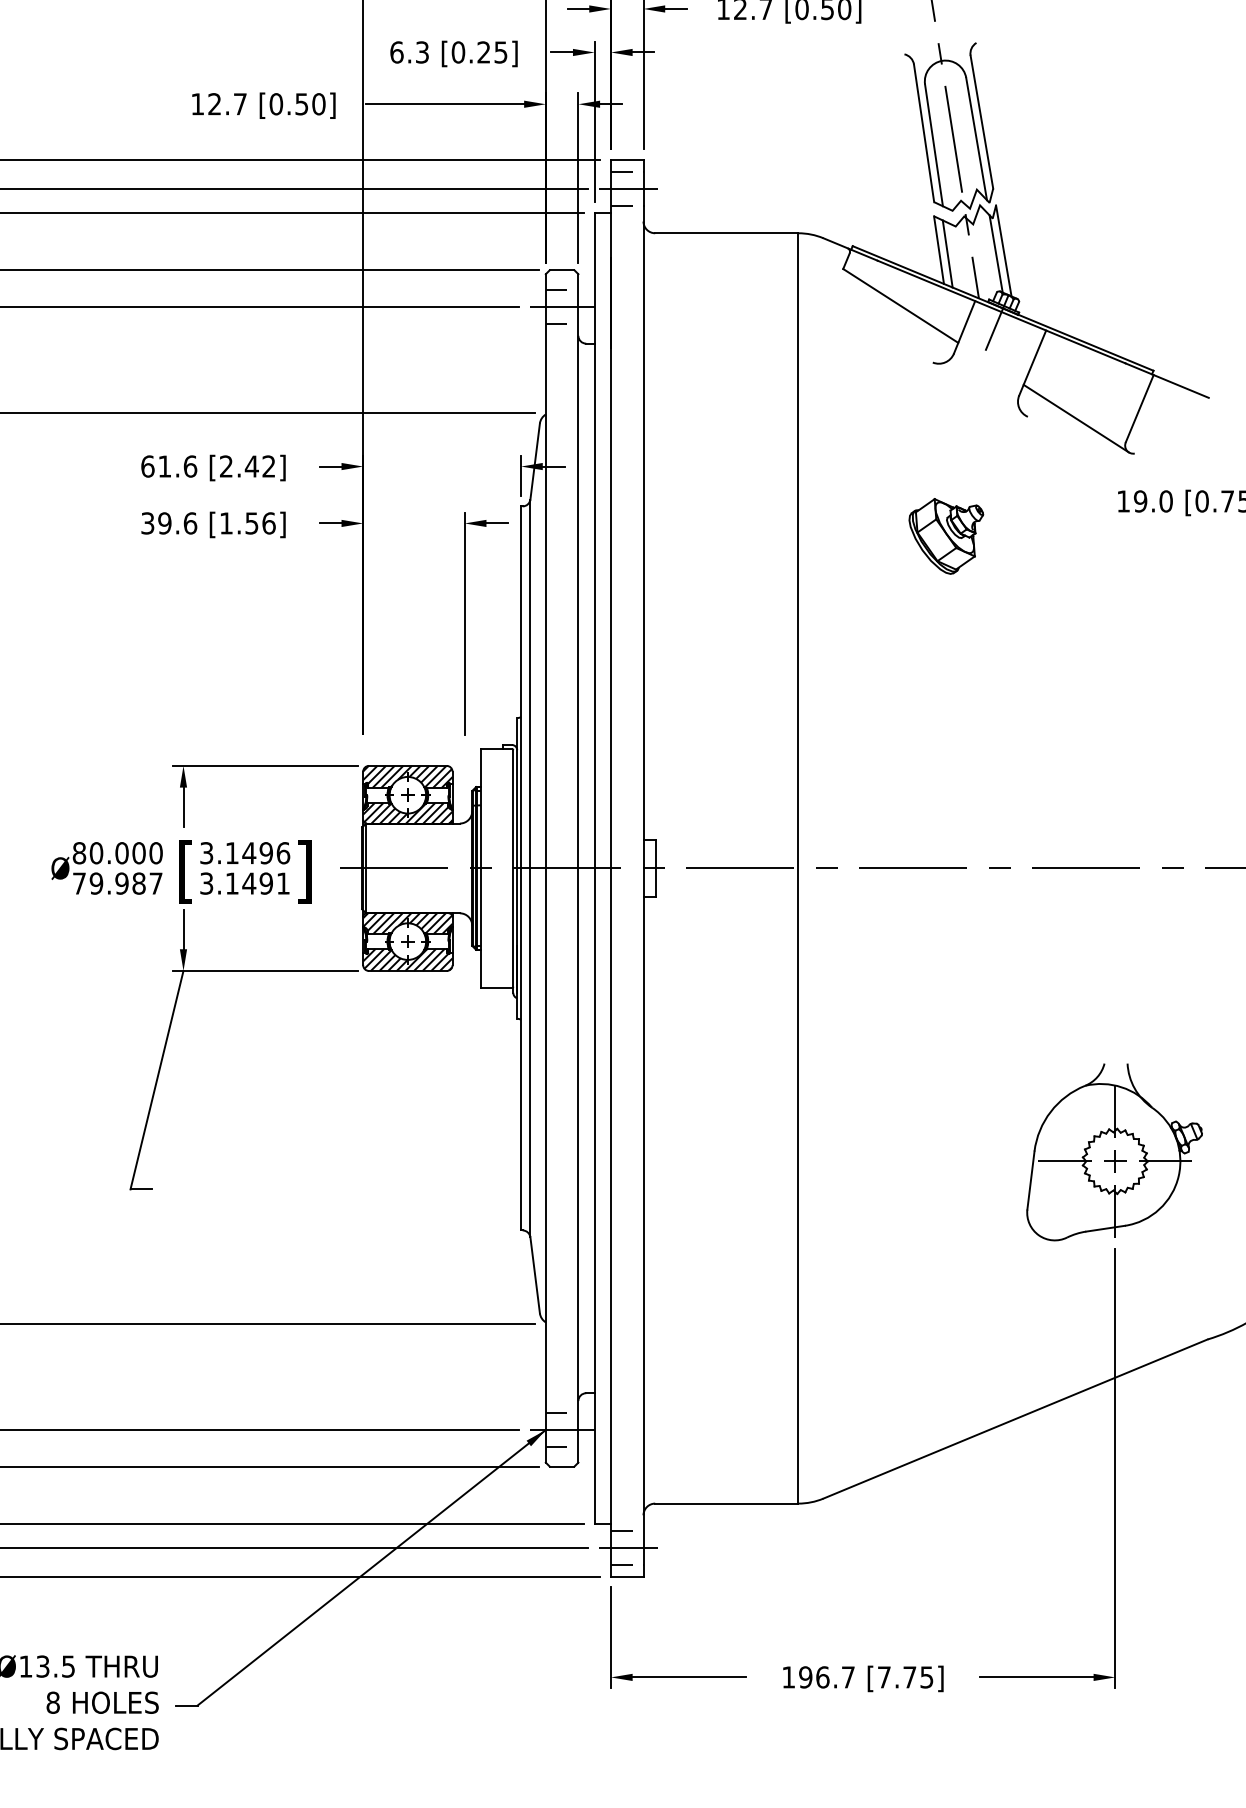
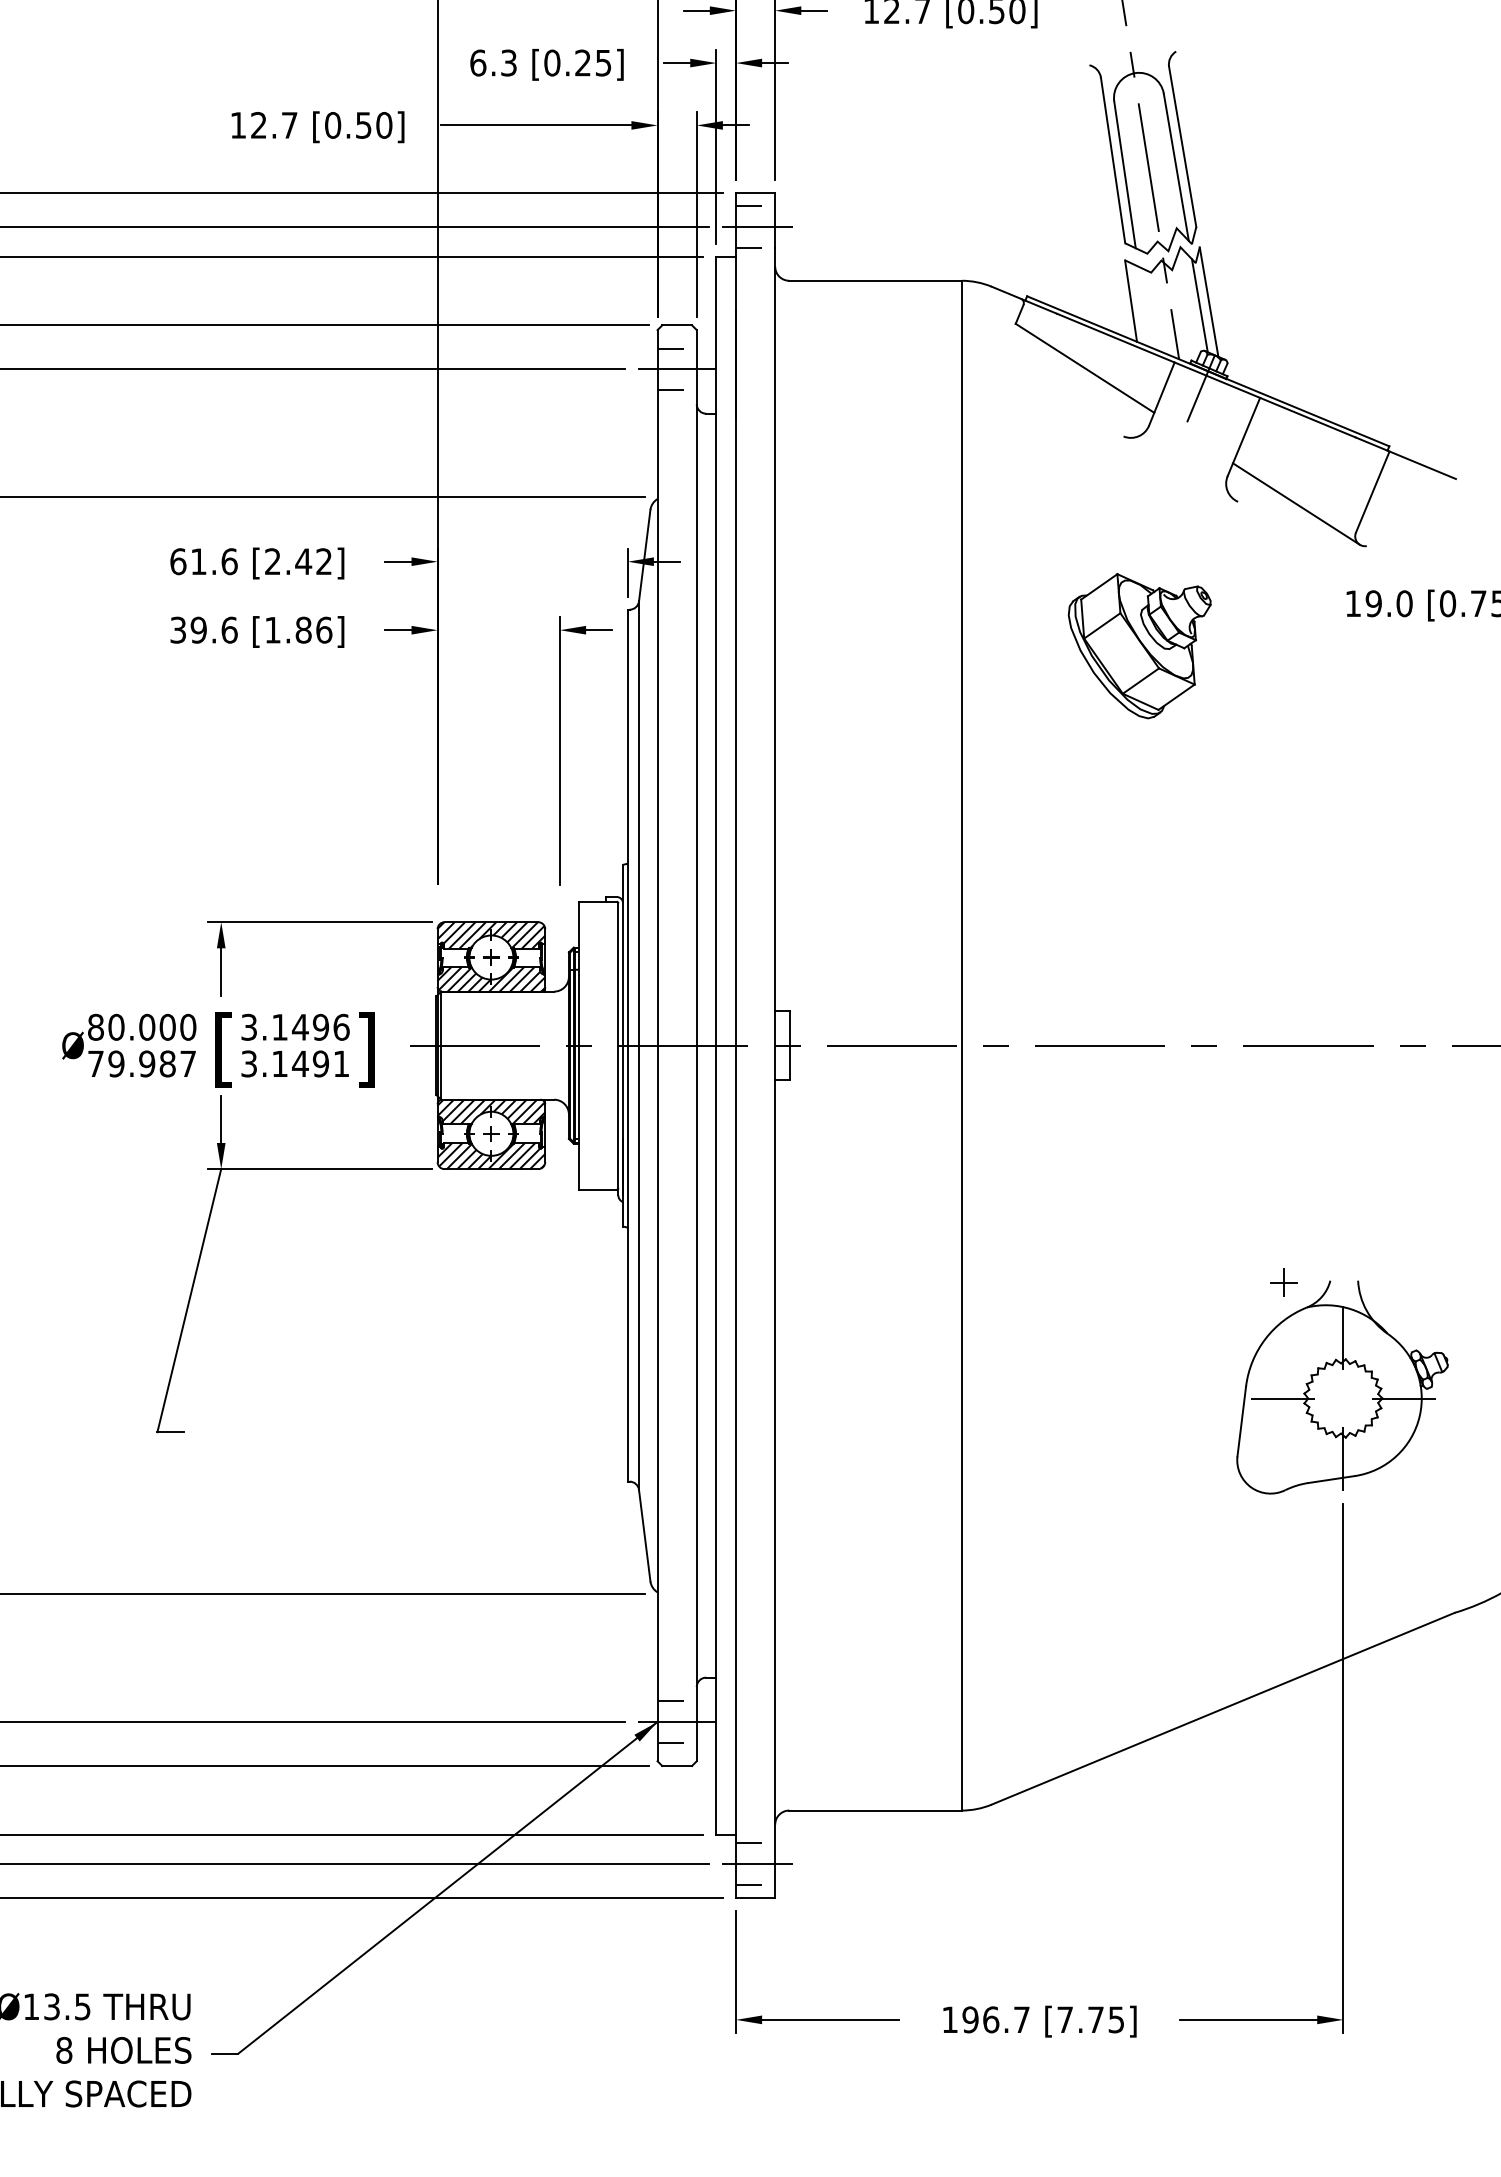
line: (947, 253) -> (1141, 305), removed
text: (251, 522) -> (303, 629), [1.56] -> [1.86]
part: (946, 536) -> (1139, 645), size x1.6
part: (1114, 1161) -> (1283, 1282), moved

